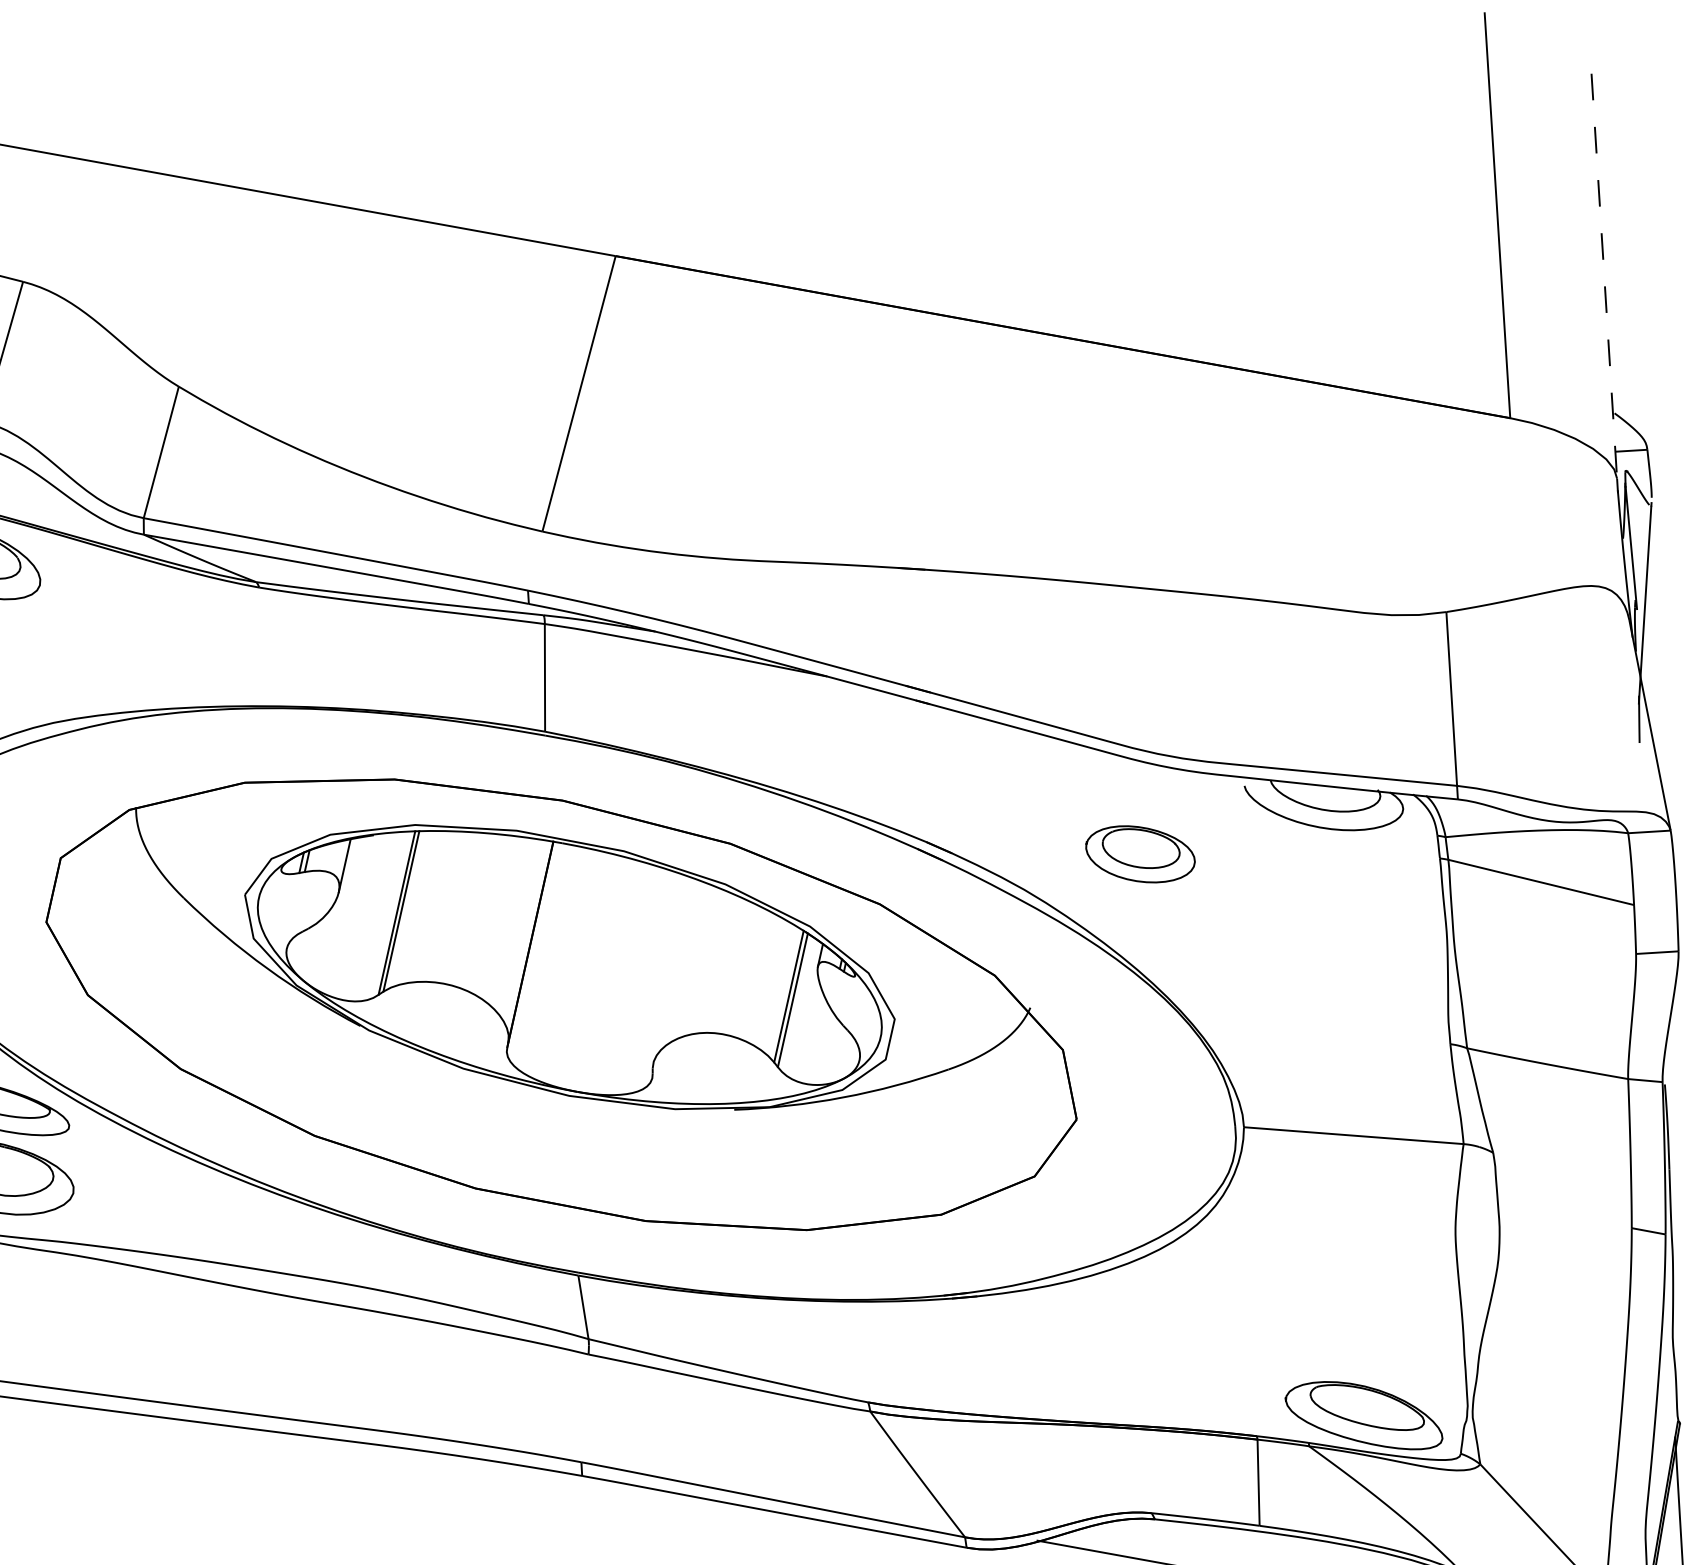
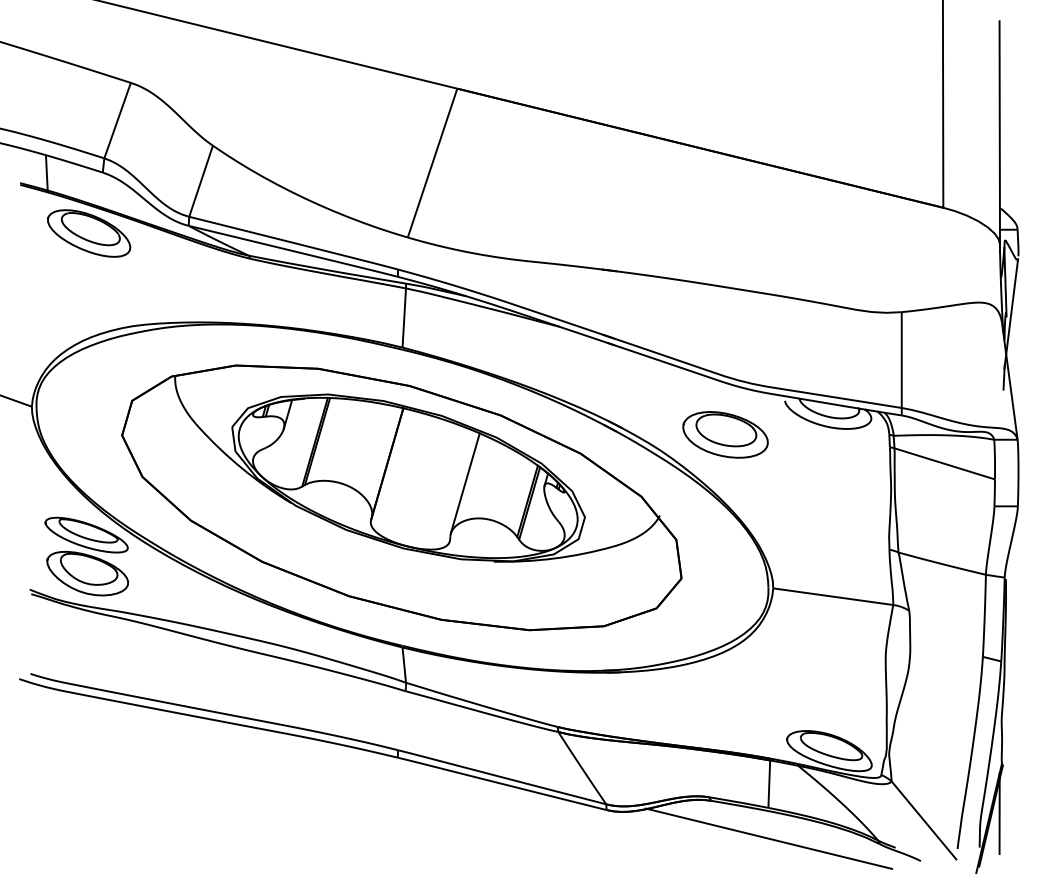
line: (1603, 275) -> (999, 132), dashed -> solid
part: (1140, 853) -> (725, 434), size x1.43
line: (672, 971) -> (464, 483), added

